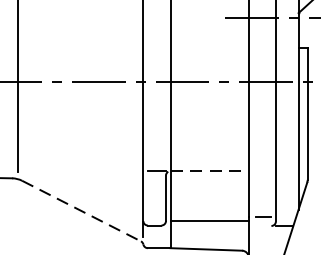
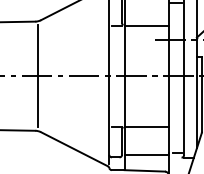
line: (211, 170) -> (147, 126), dashed -> solid
line: (81, 211) -> (74, 149), dashed -> solid

